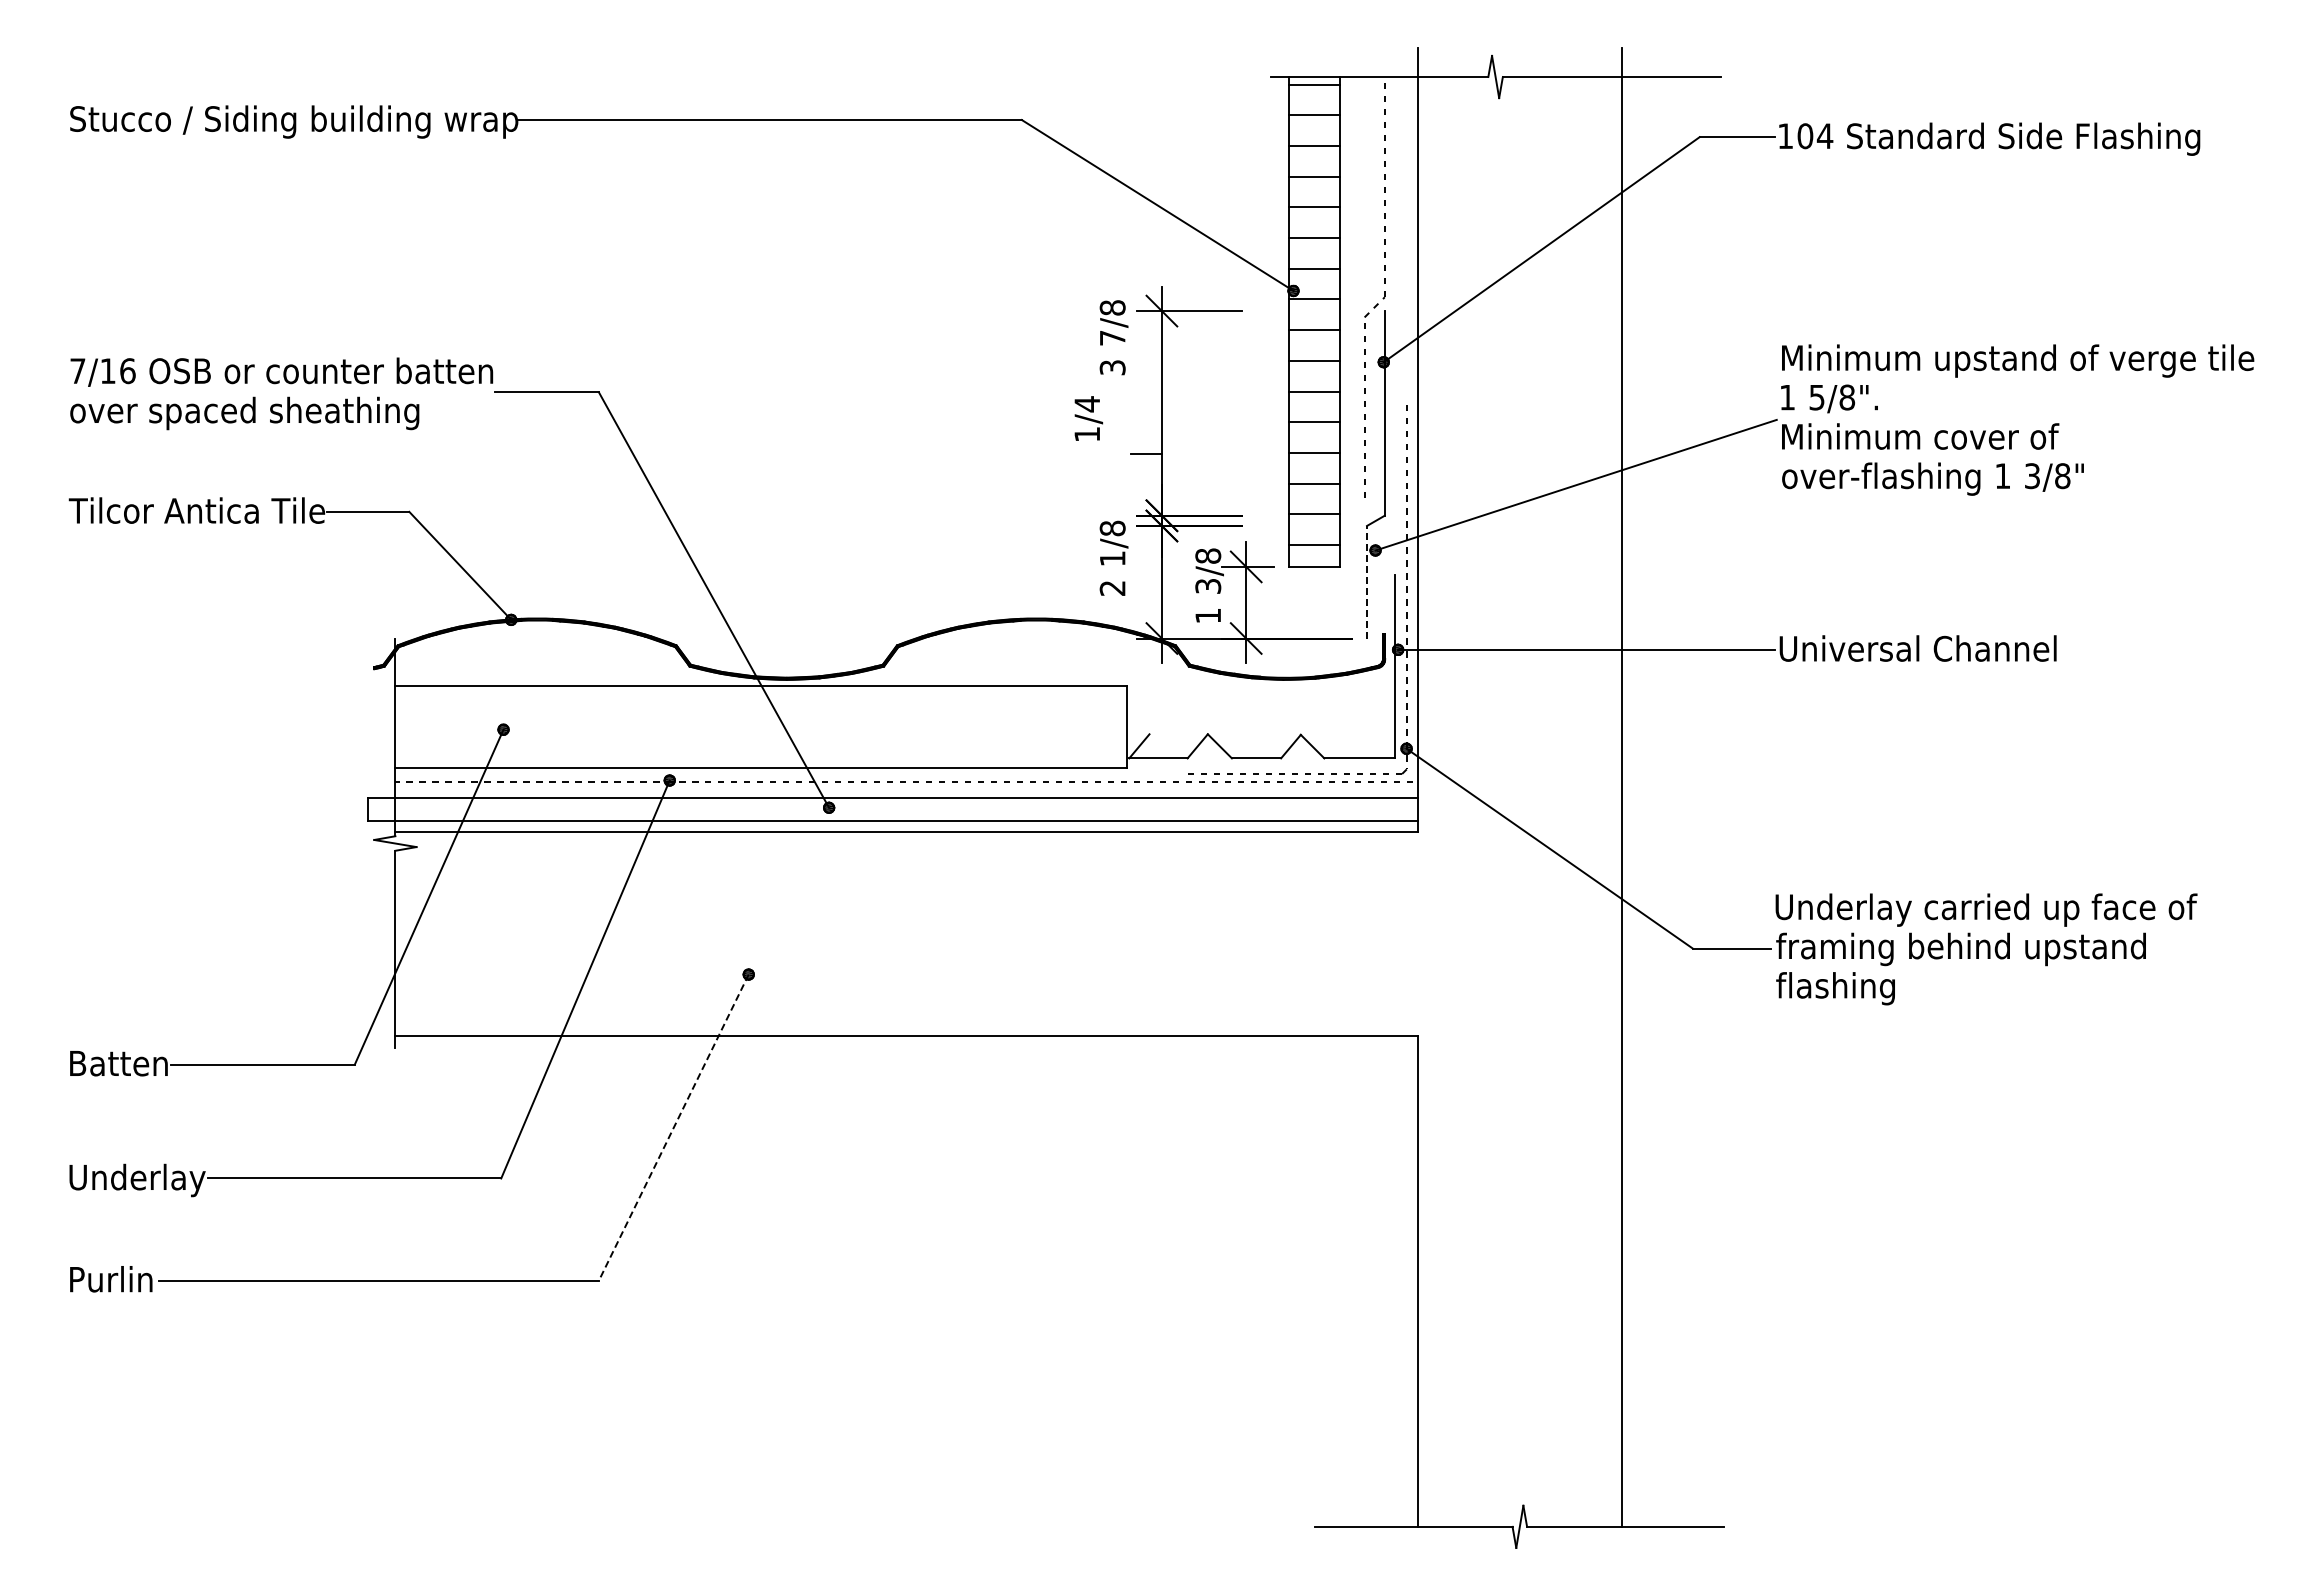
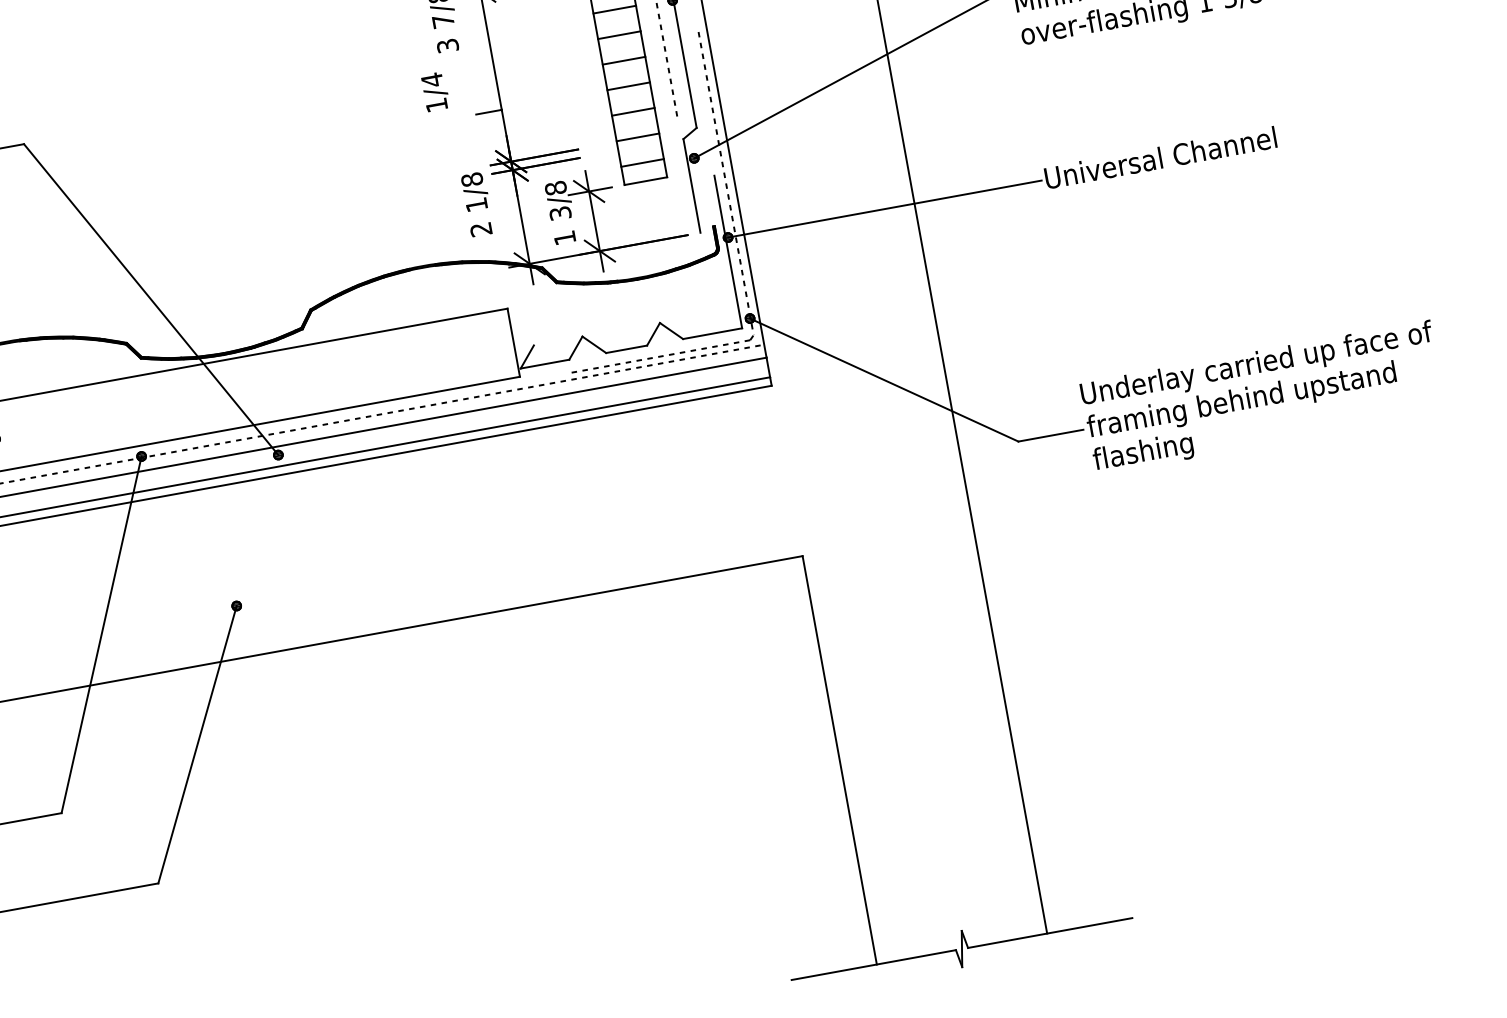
line: (1367, 581) -> (692, 185), dashed -> solid
line: (673, 1128) -> (197, 745), dashed -> solid

